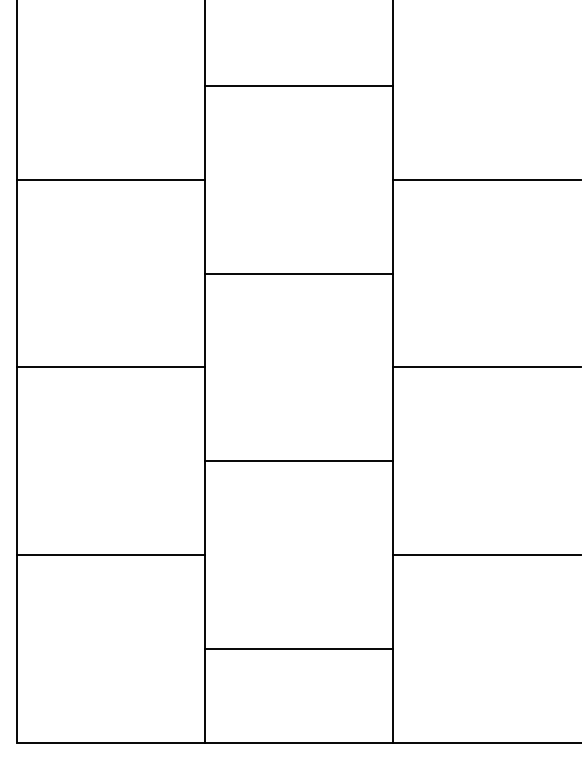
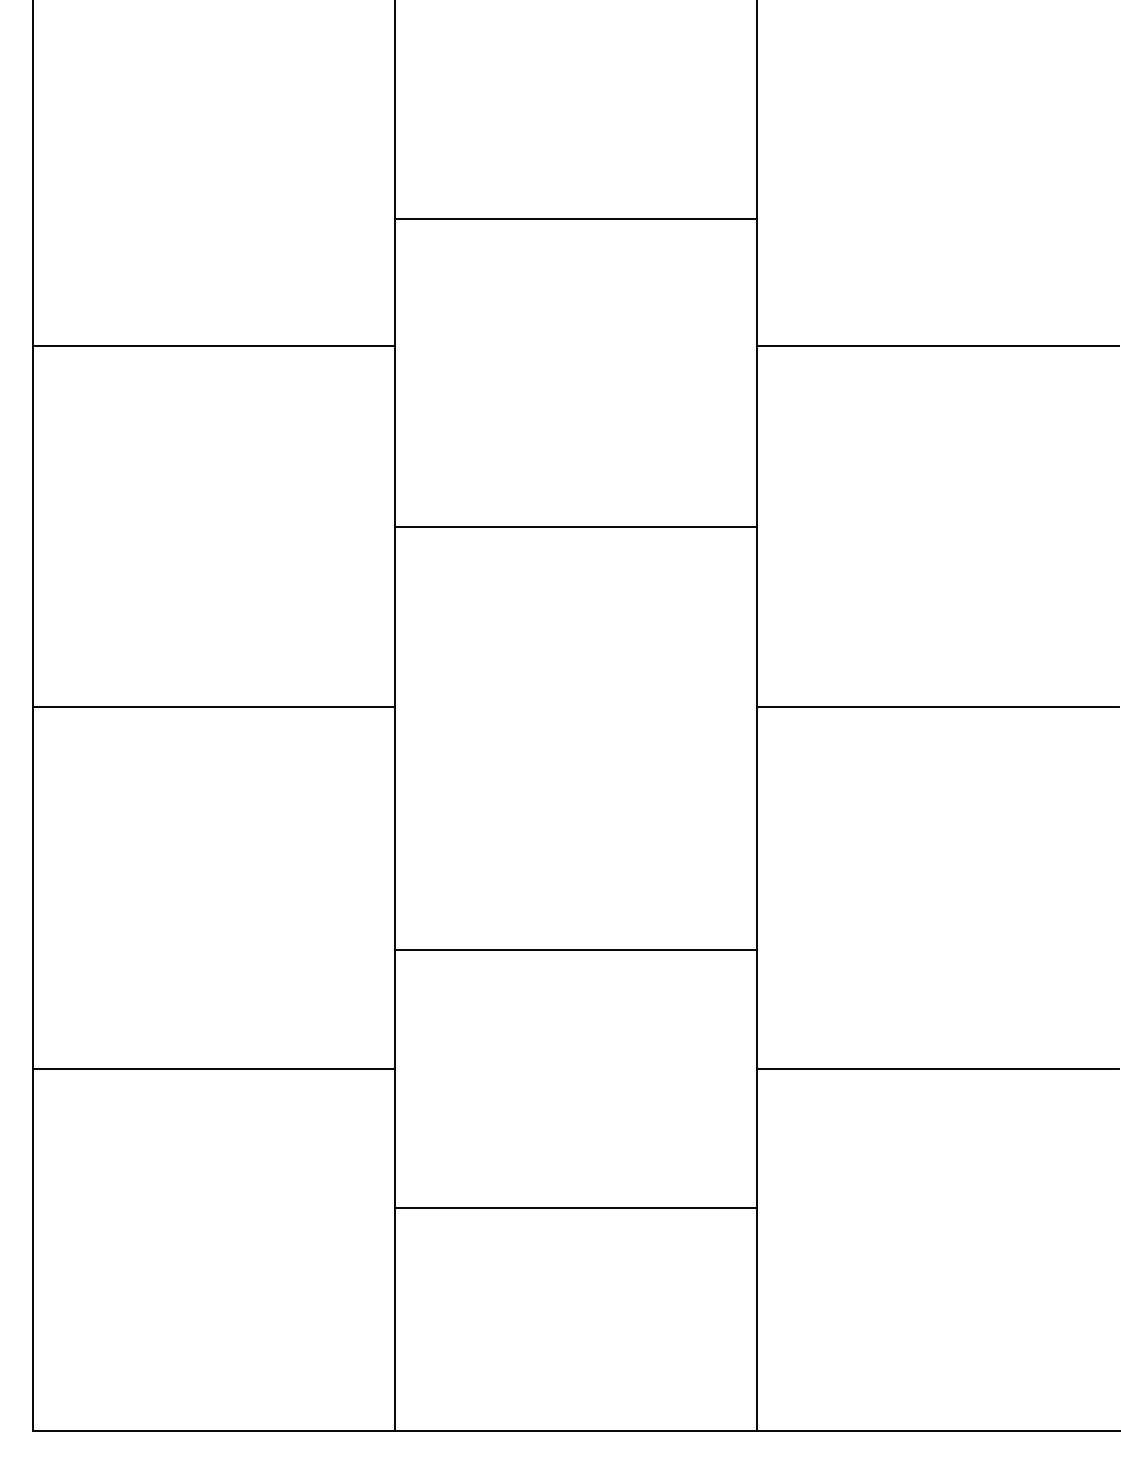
line: (298, 85) -> (574, 218), moved
line: (298, 461) -> (574, 950), moved
line: (298, 649) -> (574, 1208), moved

